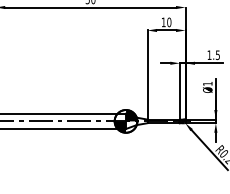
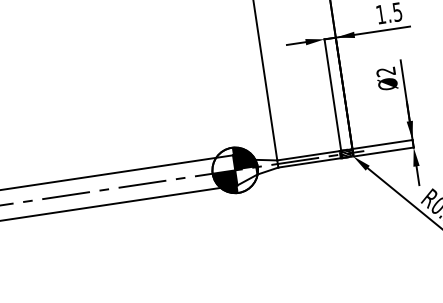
text: (207, 83) -> (385, 71), Ø1 -> Ø2

